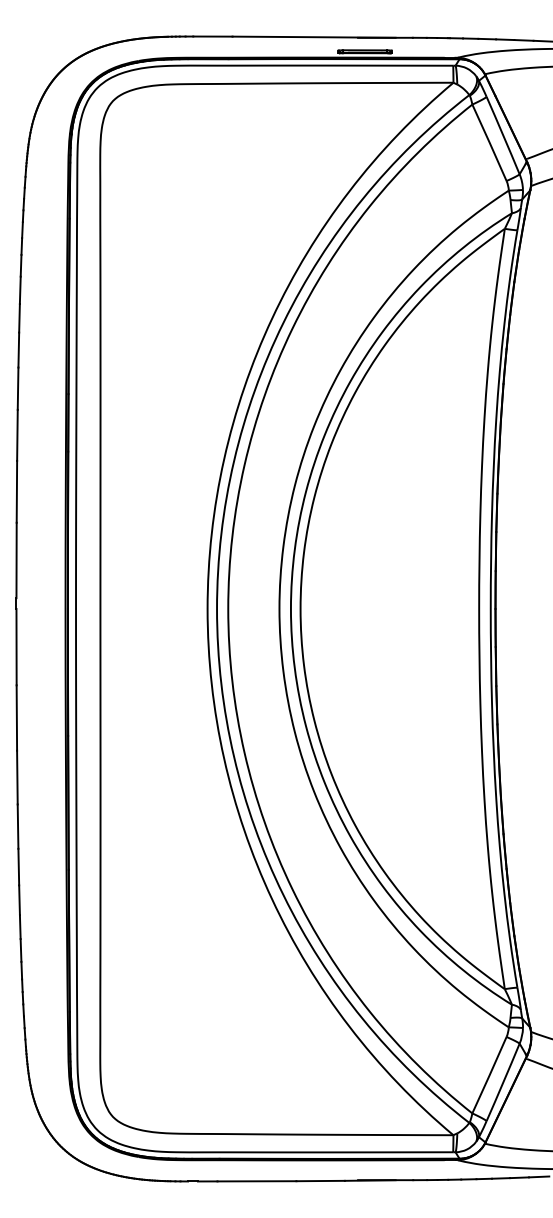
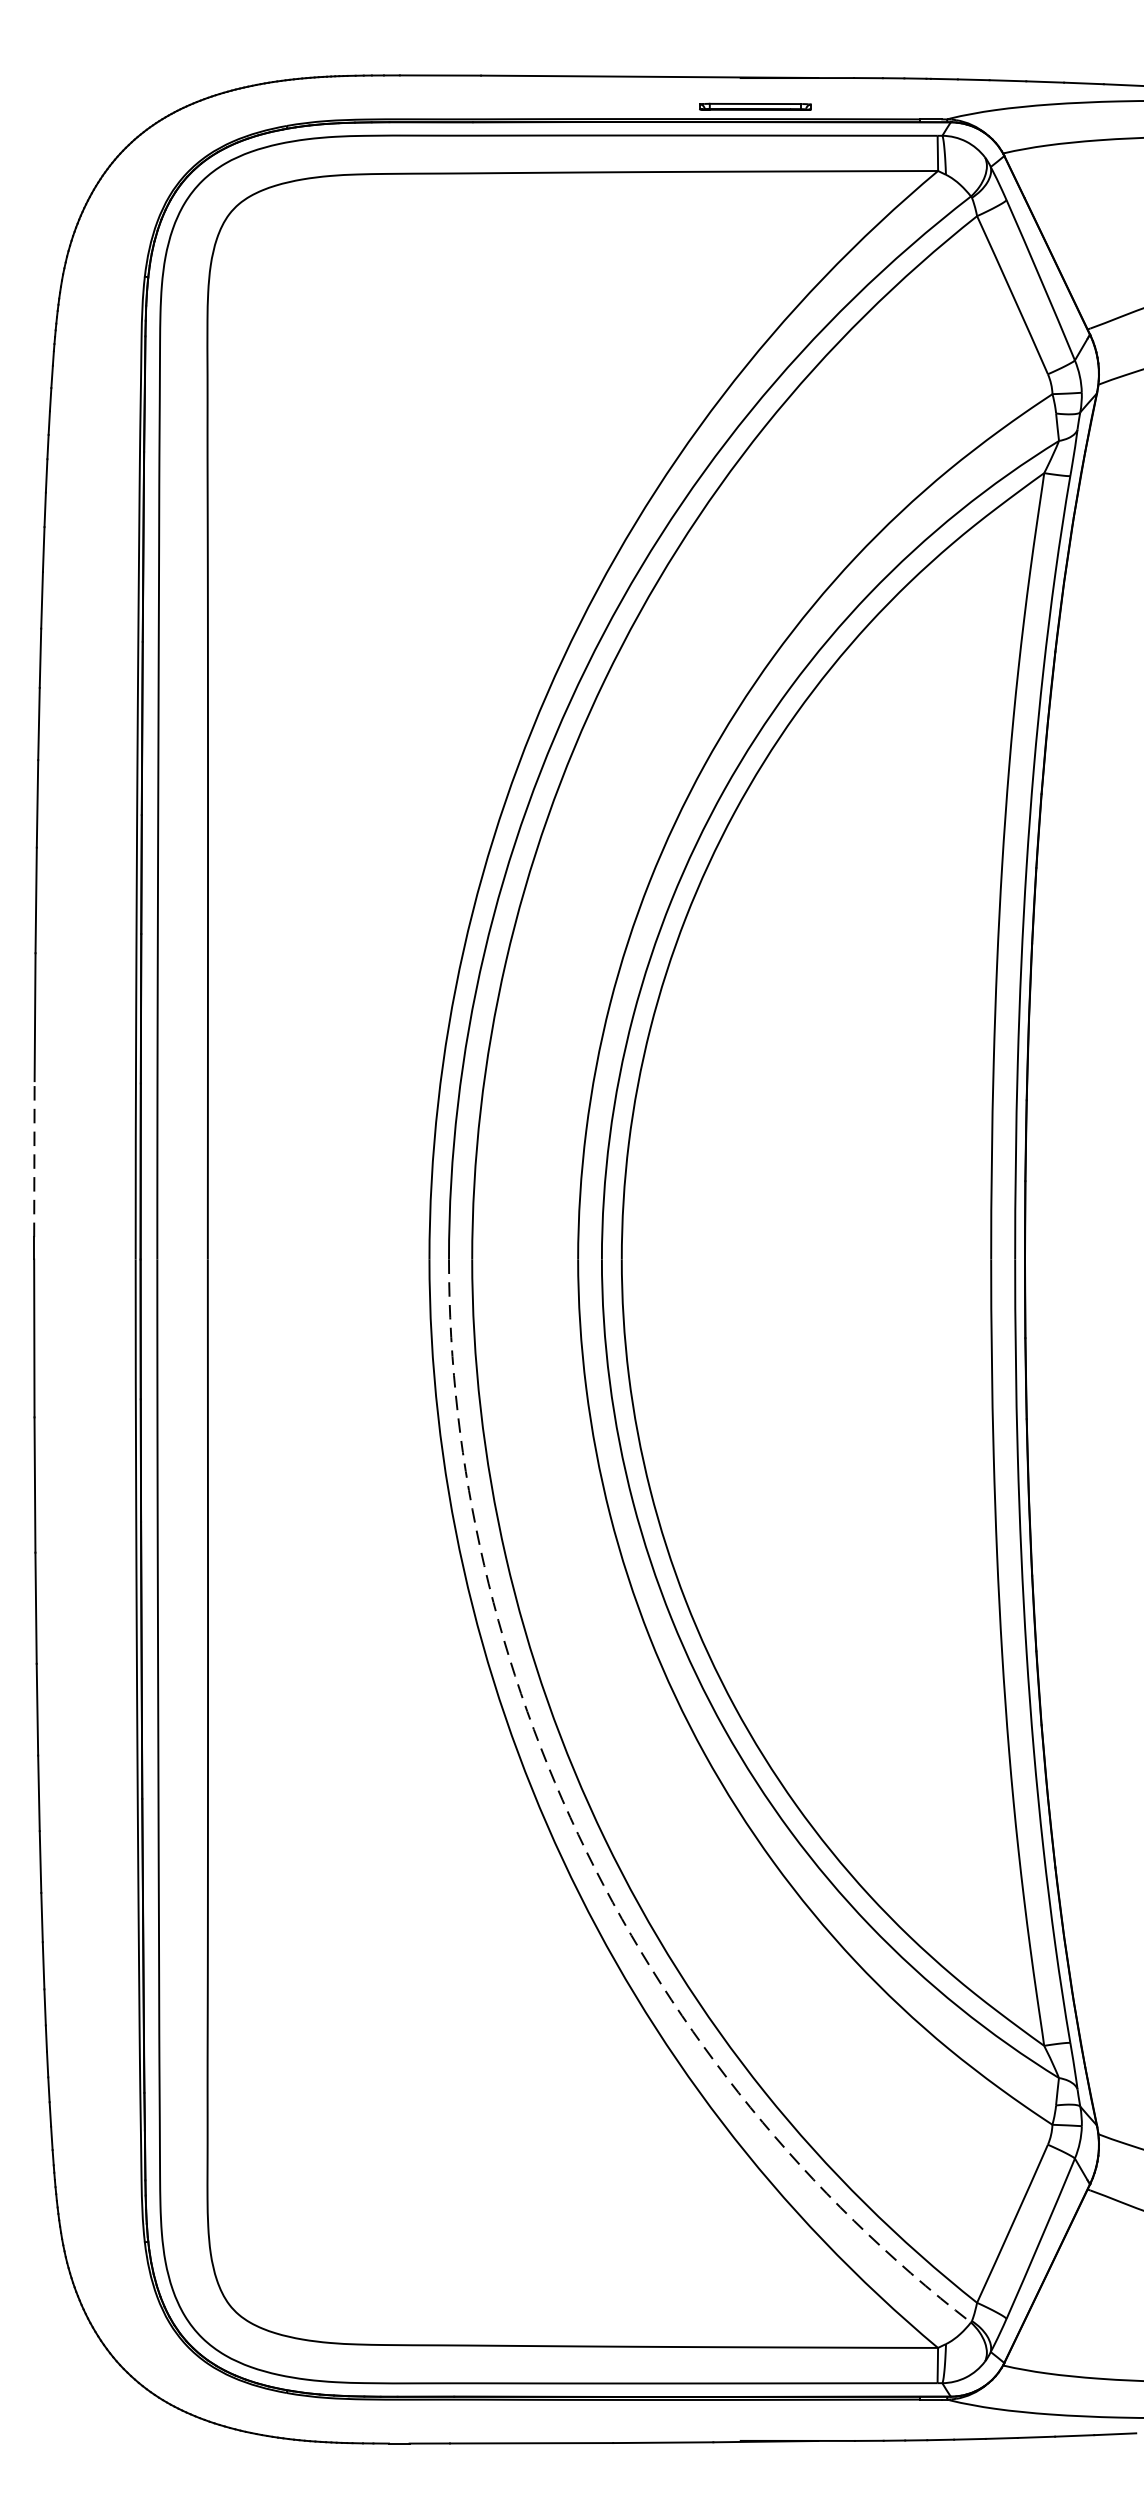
line: (16, 560) -> (34, 1159), solid -> dashed
arc: (283, 895) -> (586, 1852), solid -> dashed

